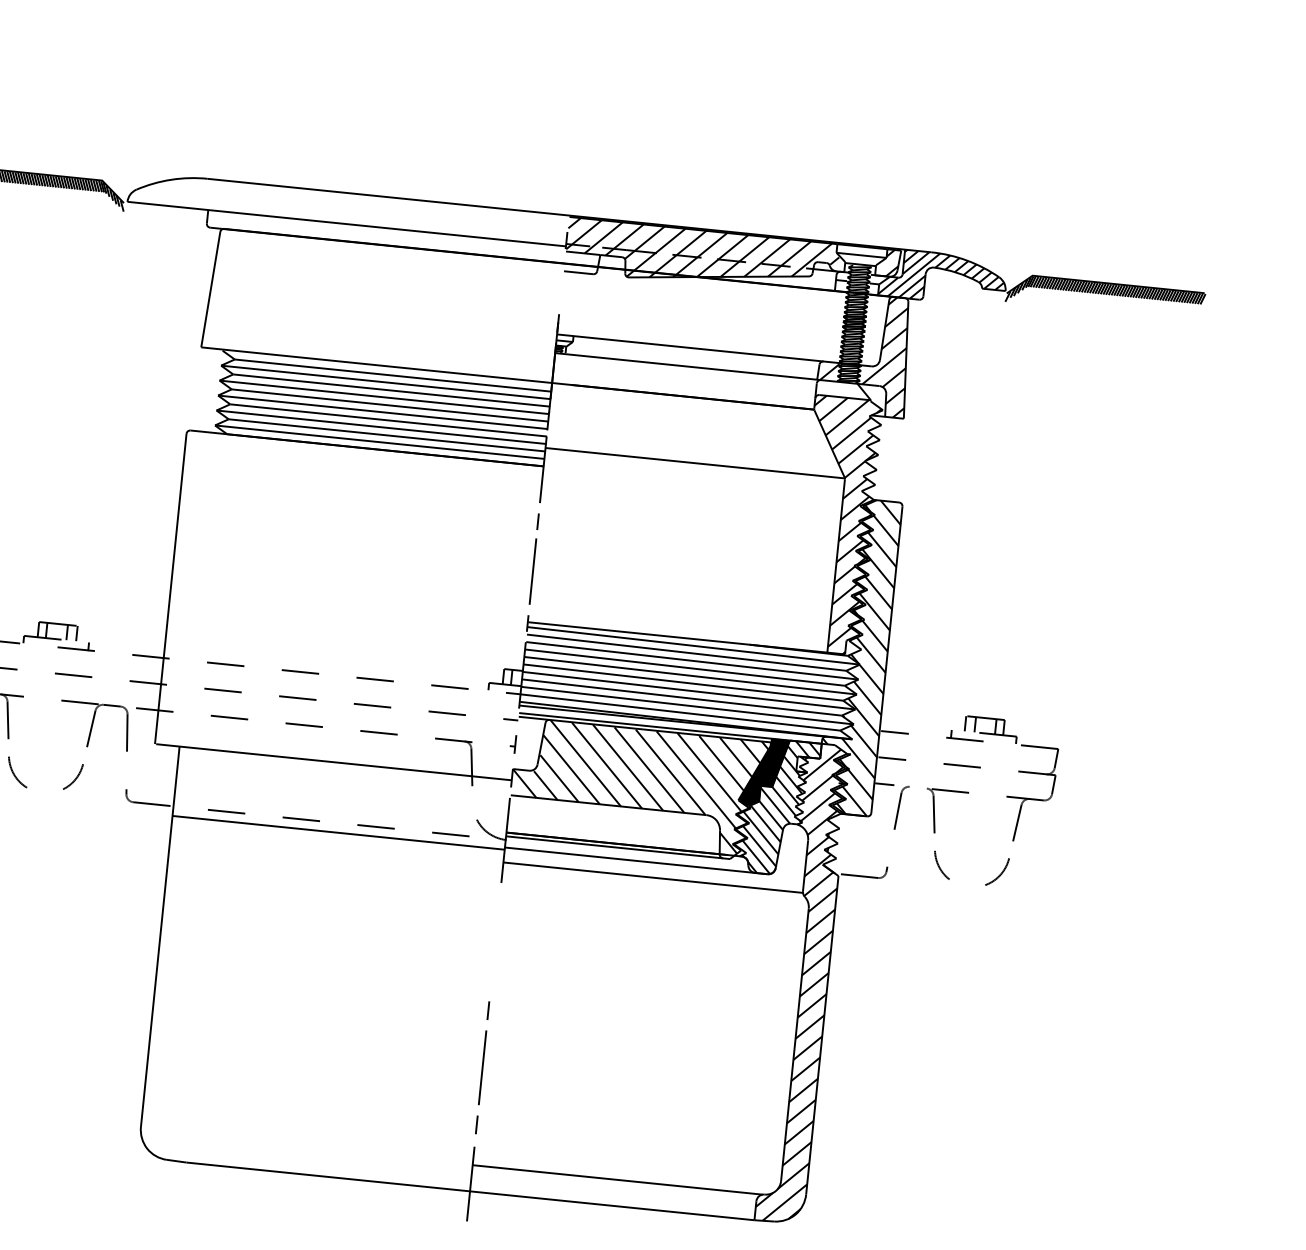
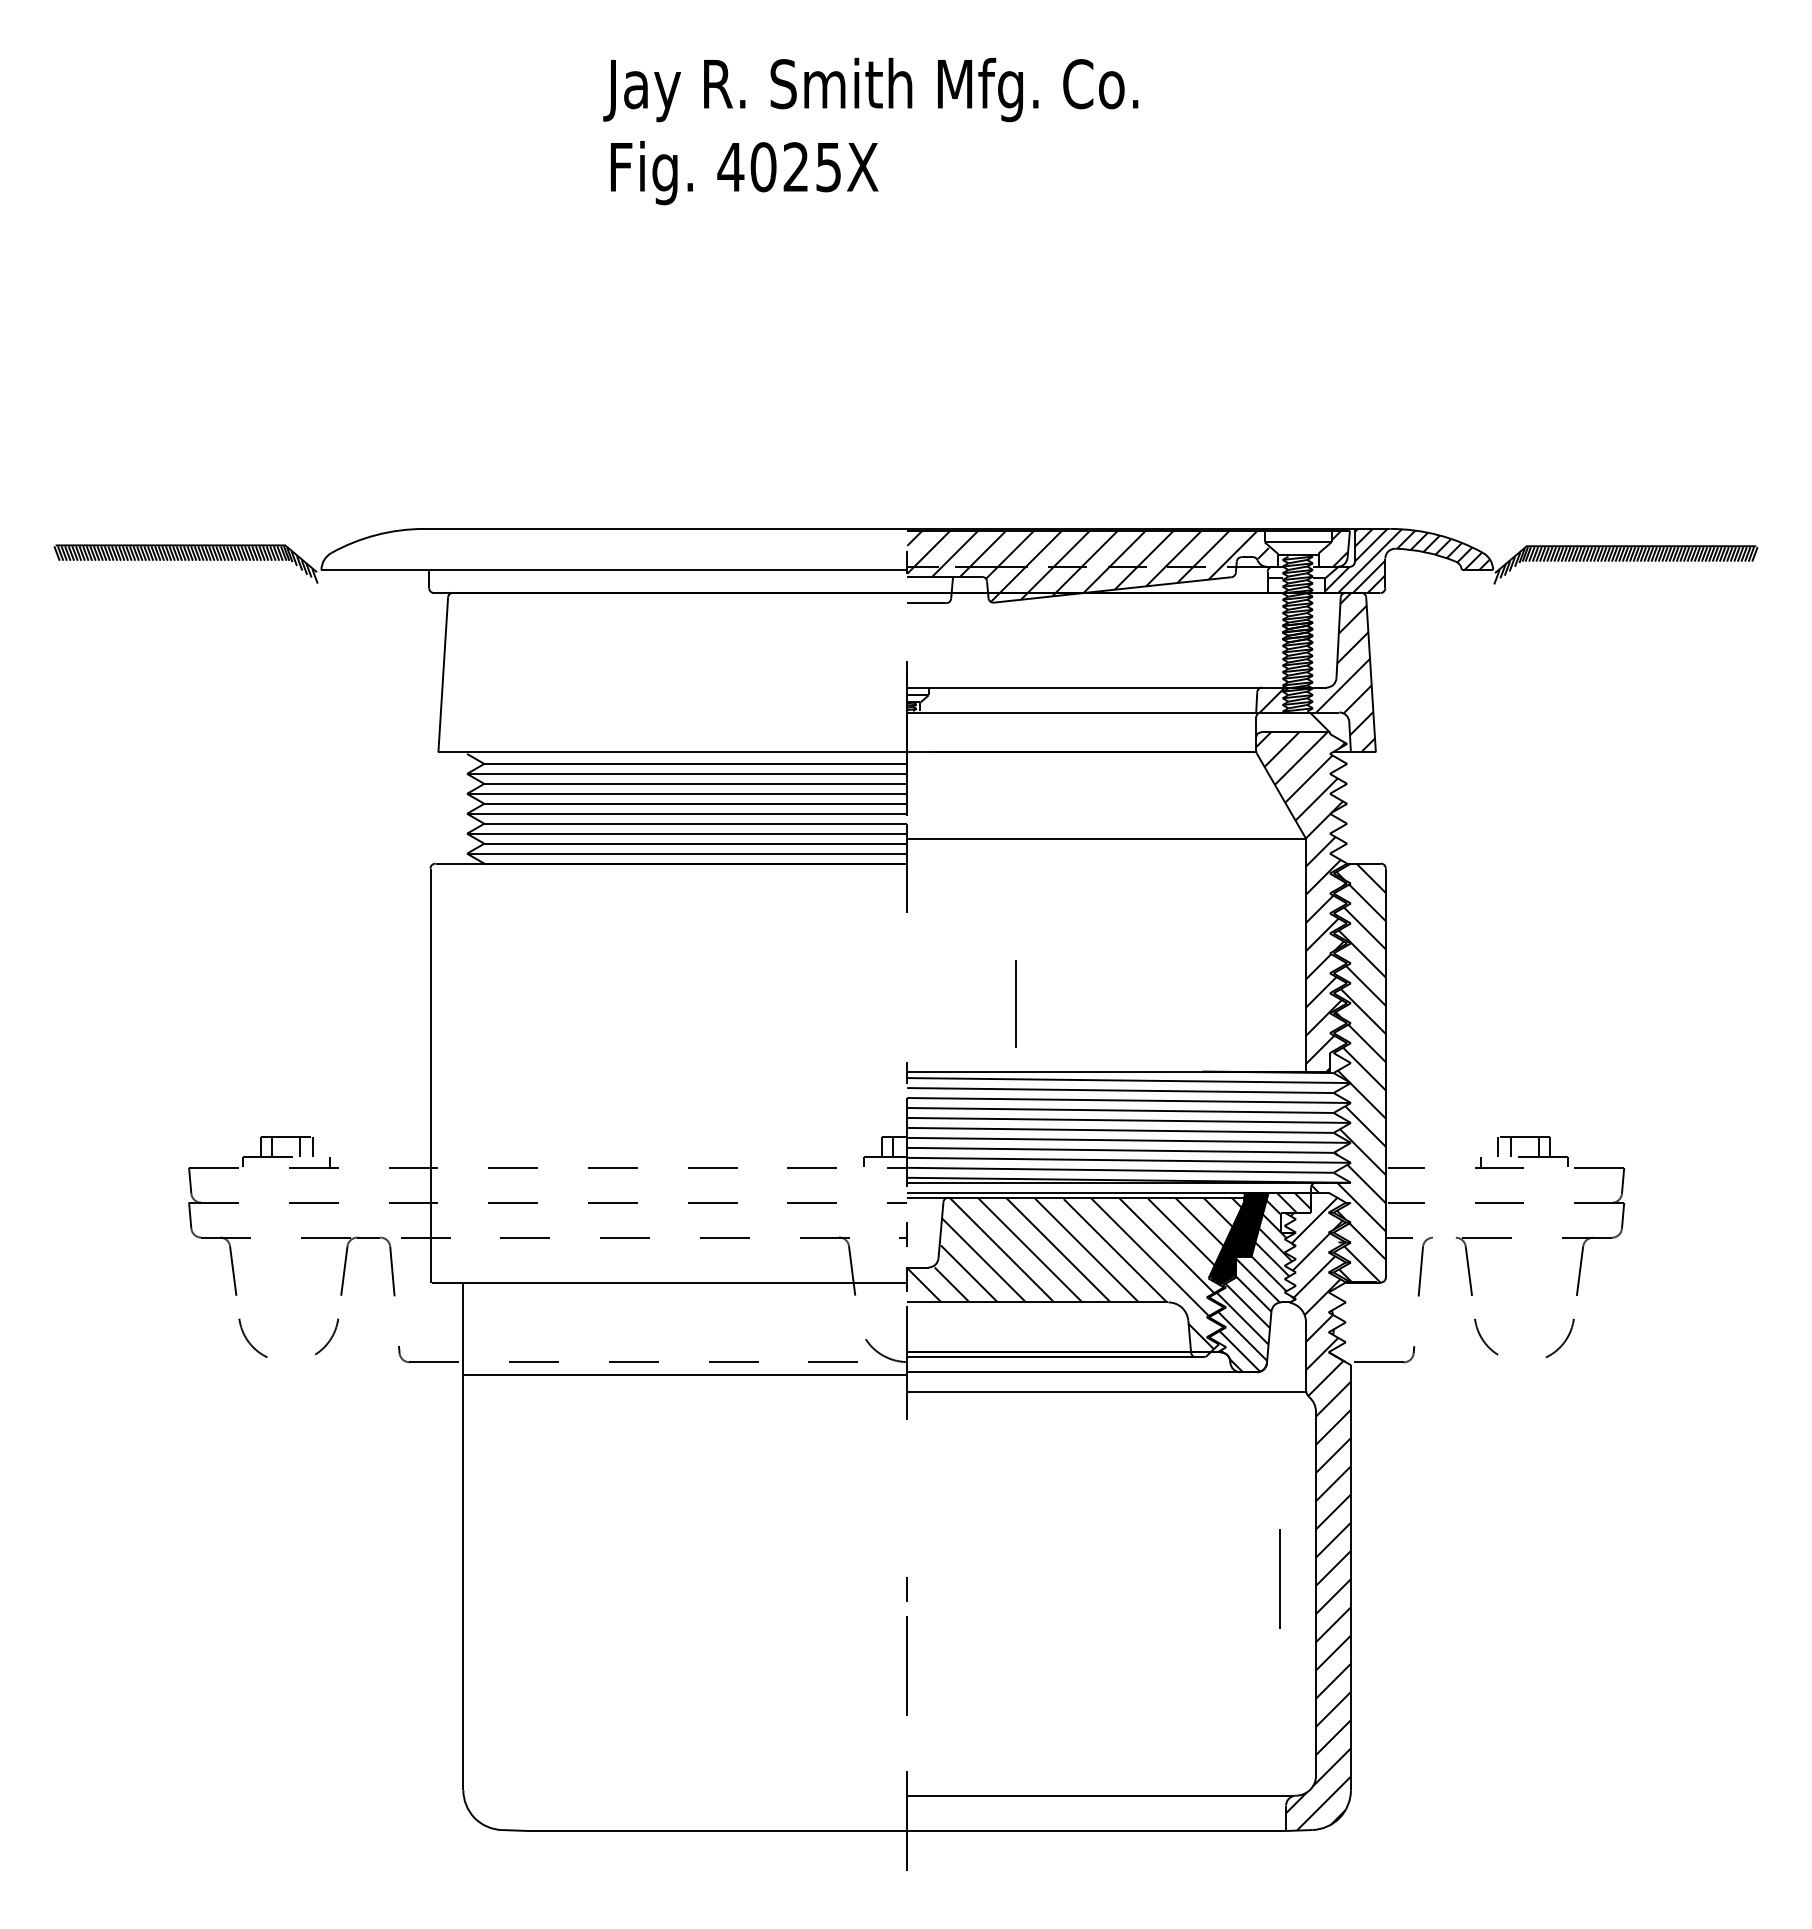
line: (537, 521) -> (906, 937), removed
line: (532, 571) -> (1015, 1003), moved
line: (768, 1030) -> (1279, 1578), added
line: (476, 1125) -> (906, 1742), removed

